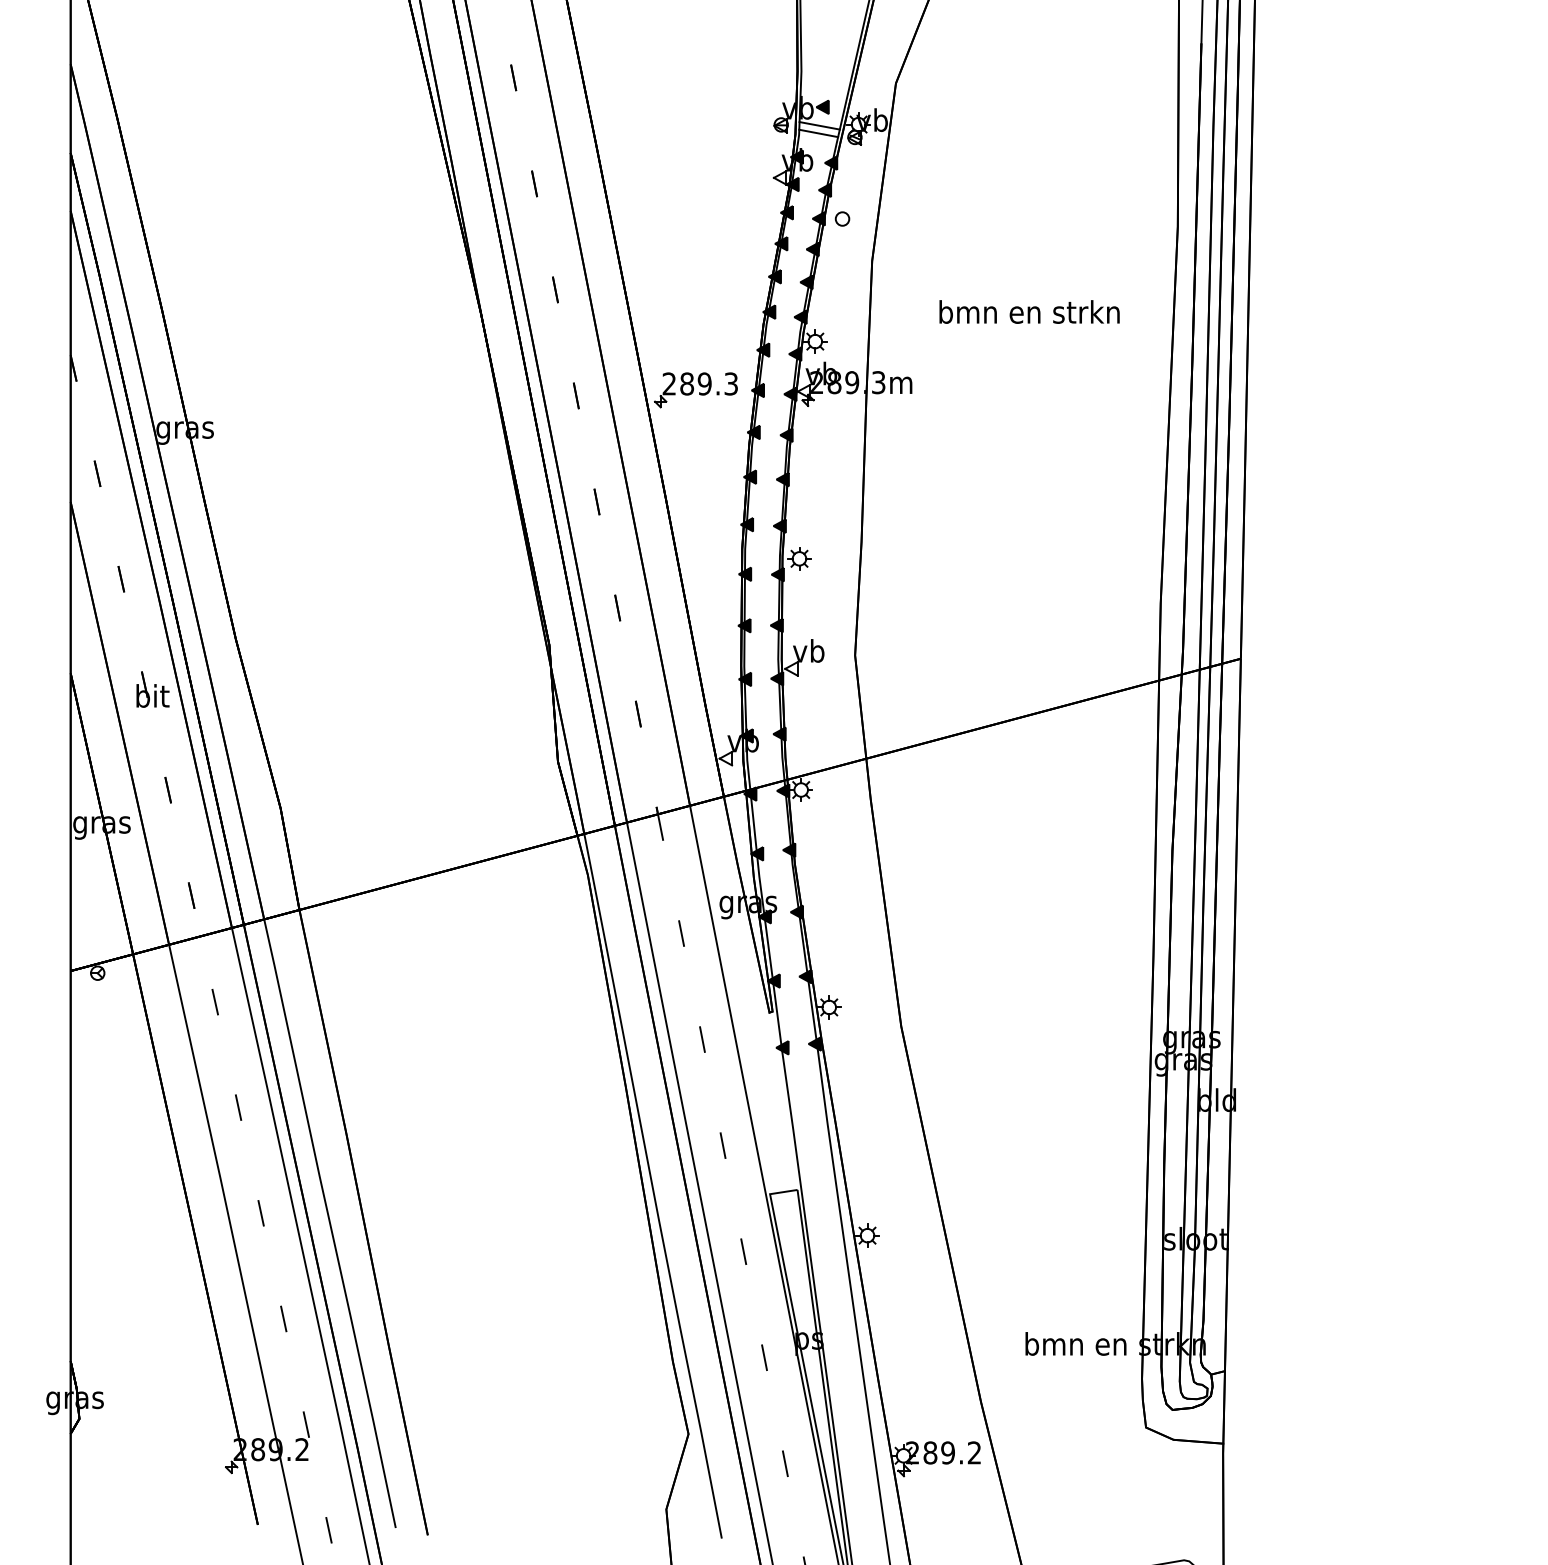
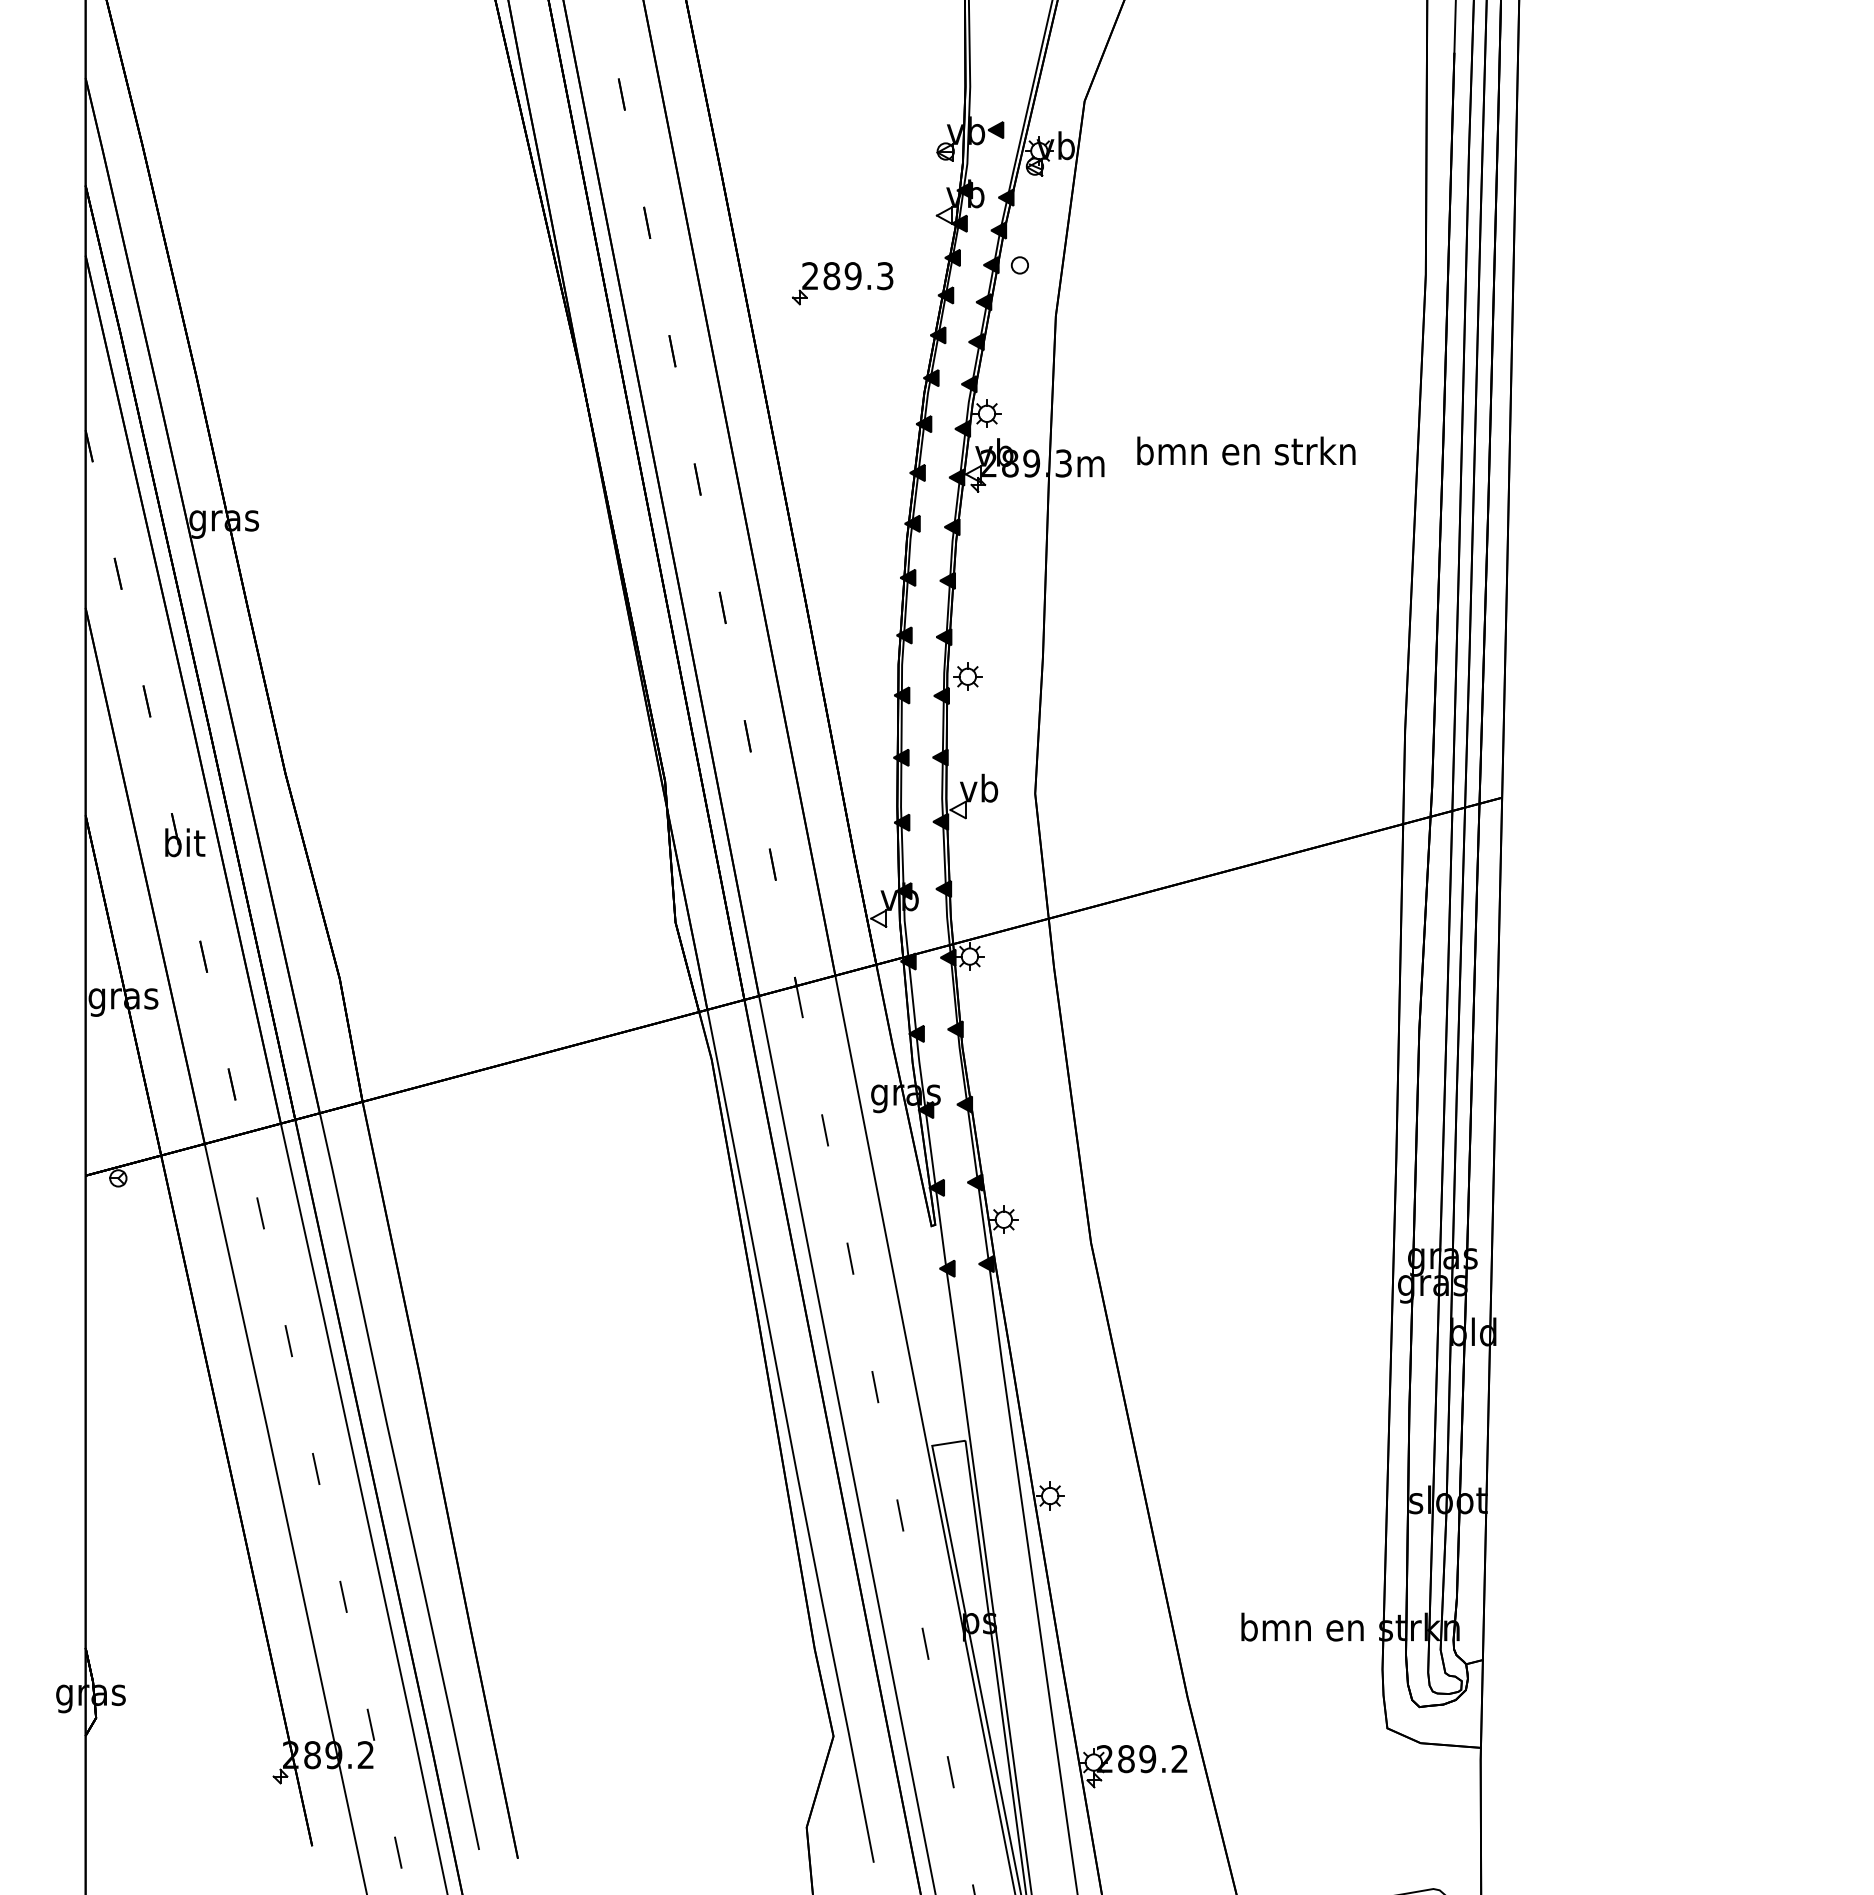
line: (819, 125) -> (991, 152), removed
line: (818, 133) -> (990, 161), removed
text: (1029, 311) -> (1246, 450), moved
part: (695, 390) -> (842, 283), moved

